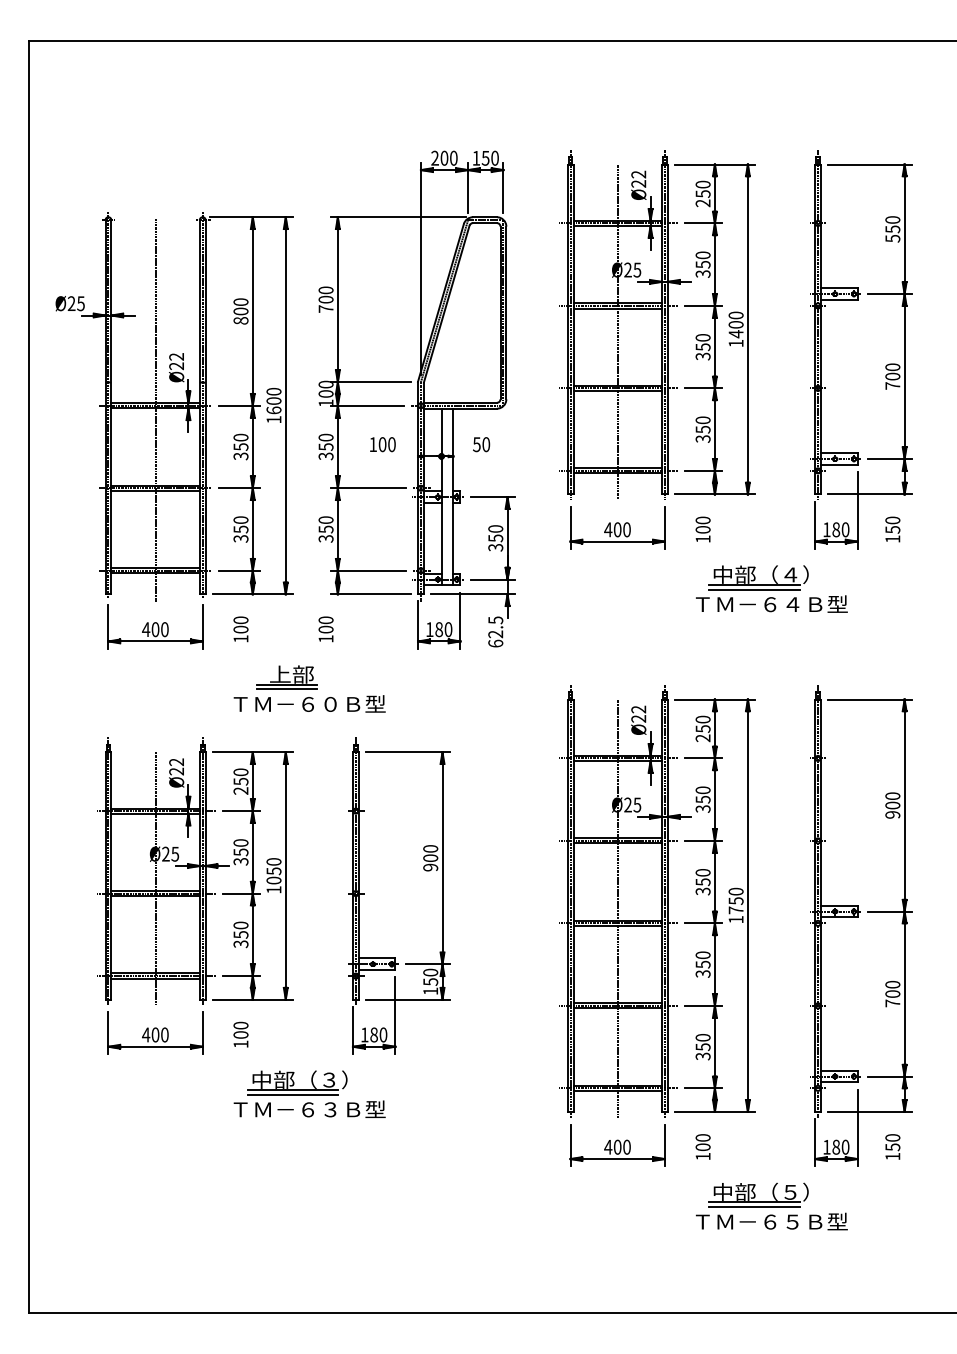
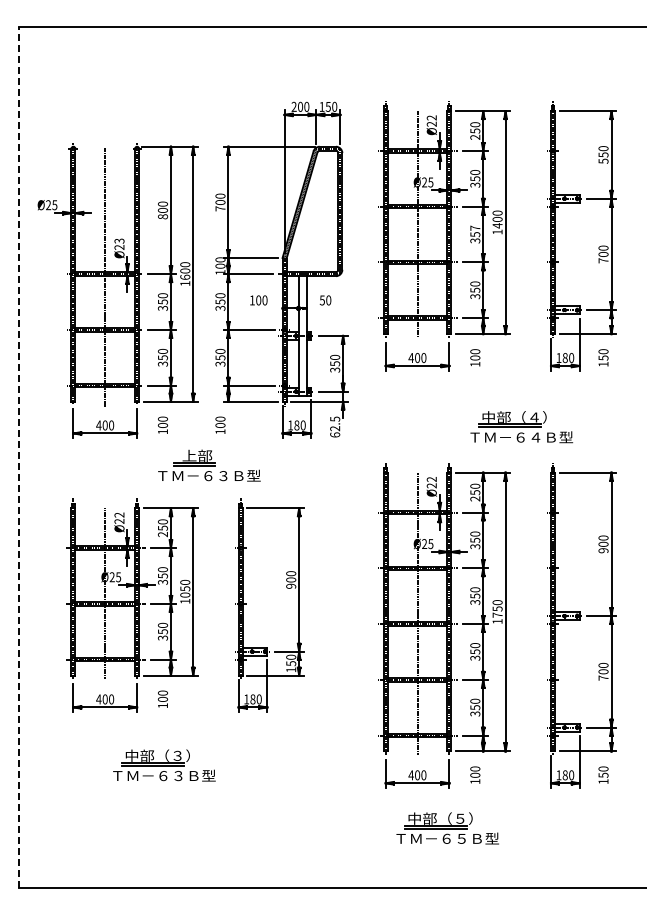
text: (703, 336) -> (475, 227), 350 -> 357
text: (176, 355) -> (119, 240), Ø22 -> Ø23
part: (771, 589) -> (521, 427), moved
line: (28, 677) -> (19, 457), solid -> dashed
text: (330, 703) -> (223, 475), ＴＭ－６０Ｂ型 -> ＴＭ－６３Ｂ型
part: (309, 1094) -> (164, 765), moved
part: (771, 1206) -> (447, 828), moved

